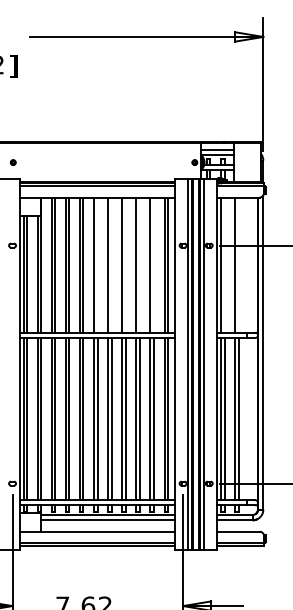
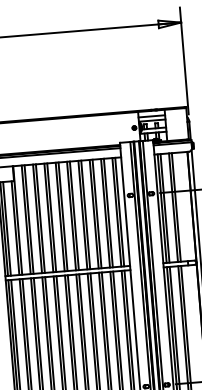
line: (97, 264) -> (62, 216), added
line: (111, 264) -> (74, 215), added
line: (125, 264) -> (85, 214), added
line: (139, 264) -> (96, 213), added
line: (153, 264) -> (107, 212), added
line: (224, 264) -> (164, 207), added
line: (238, 264) -> (176, 206), added

